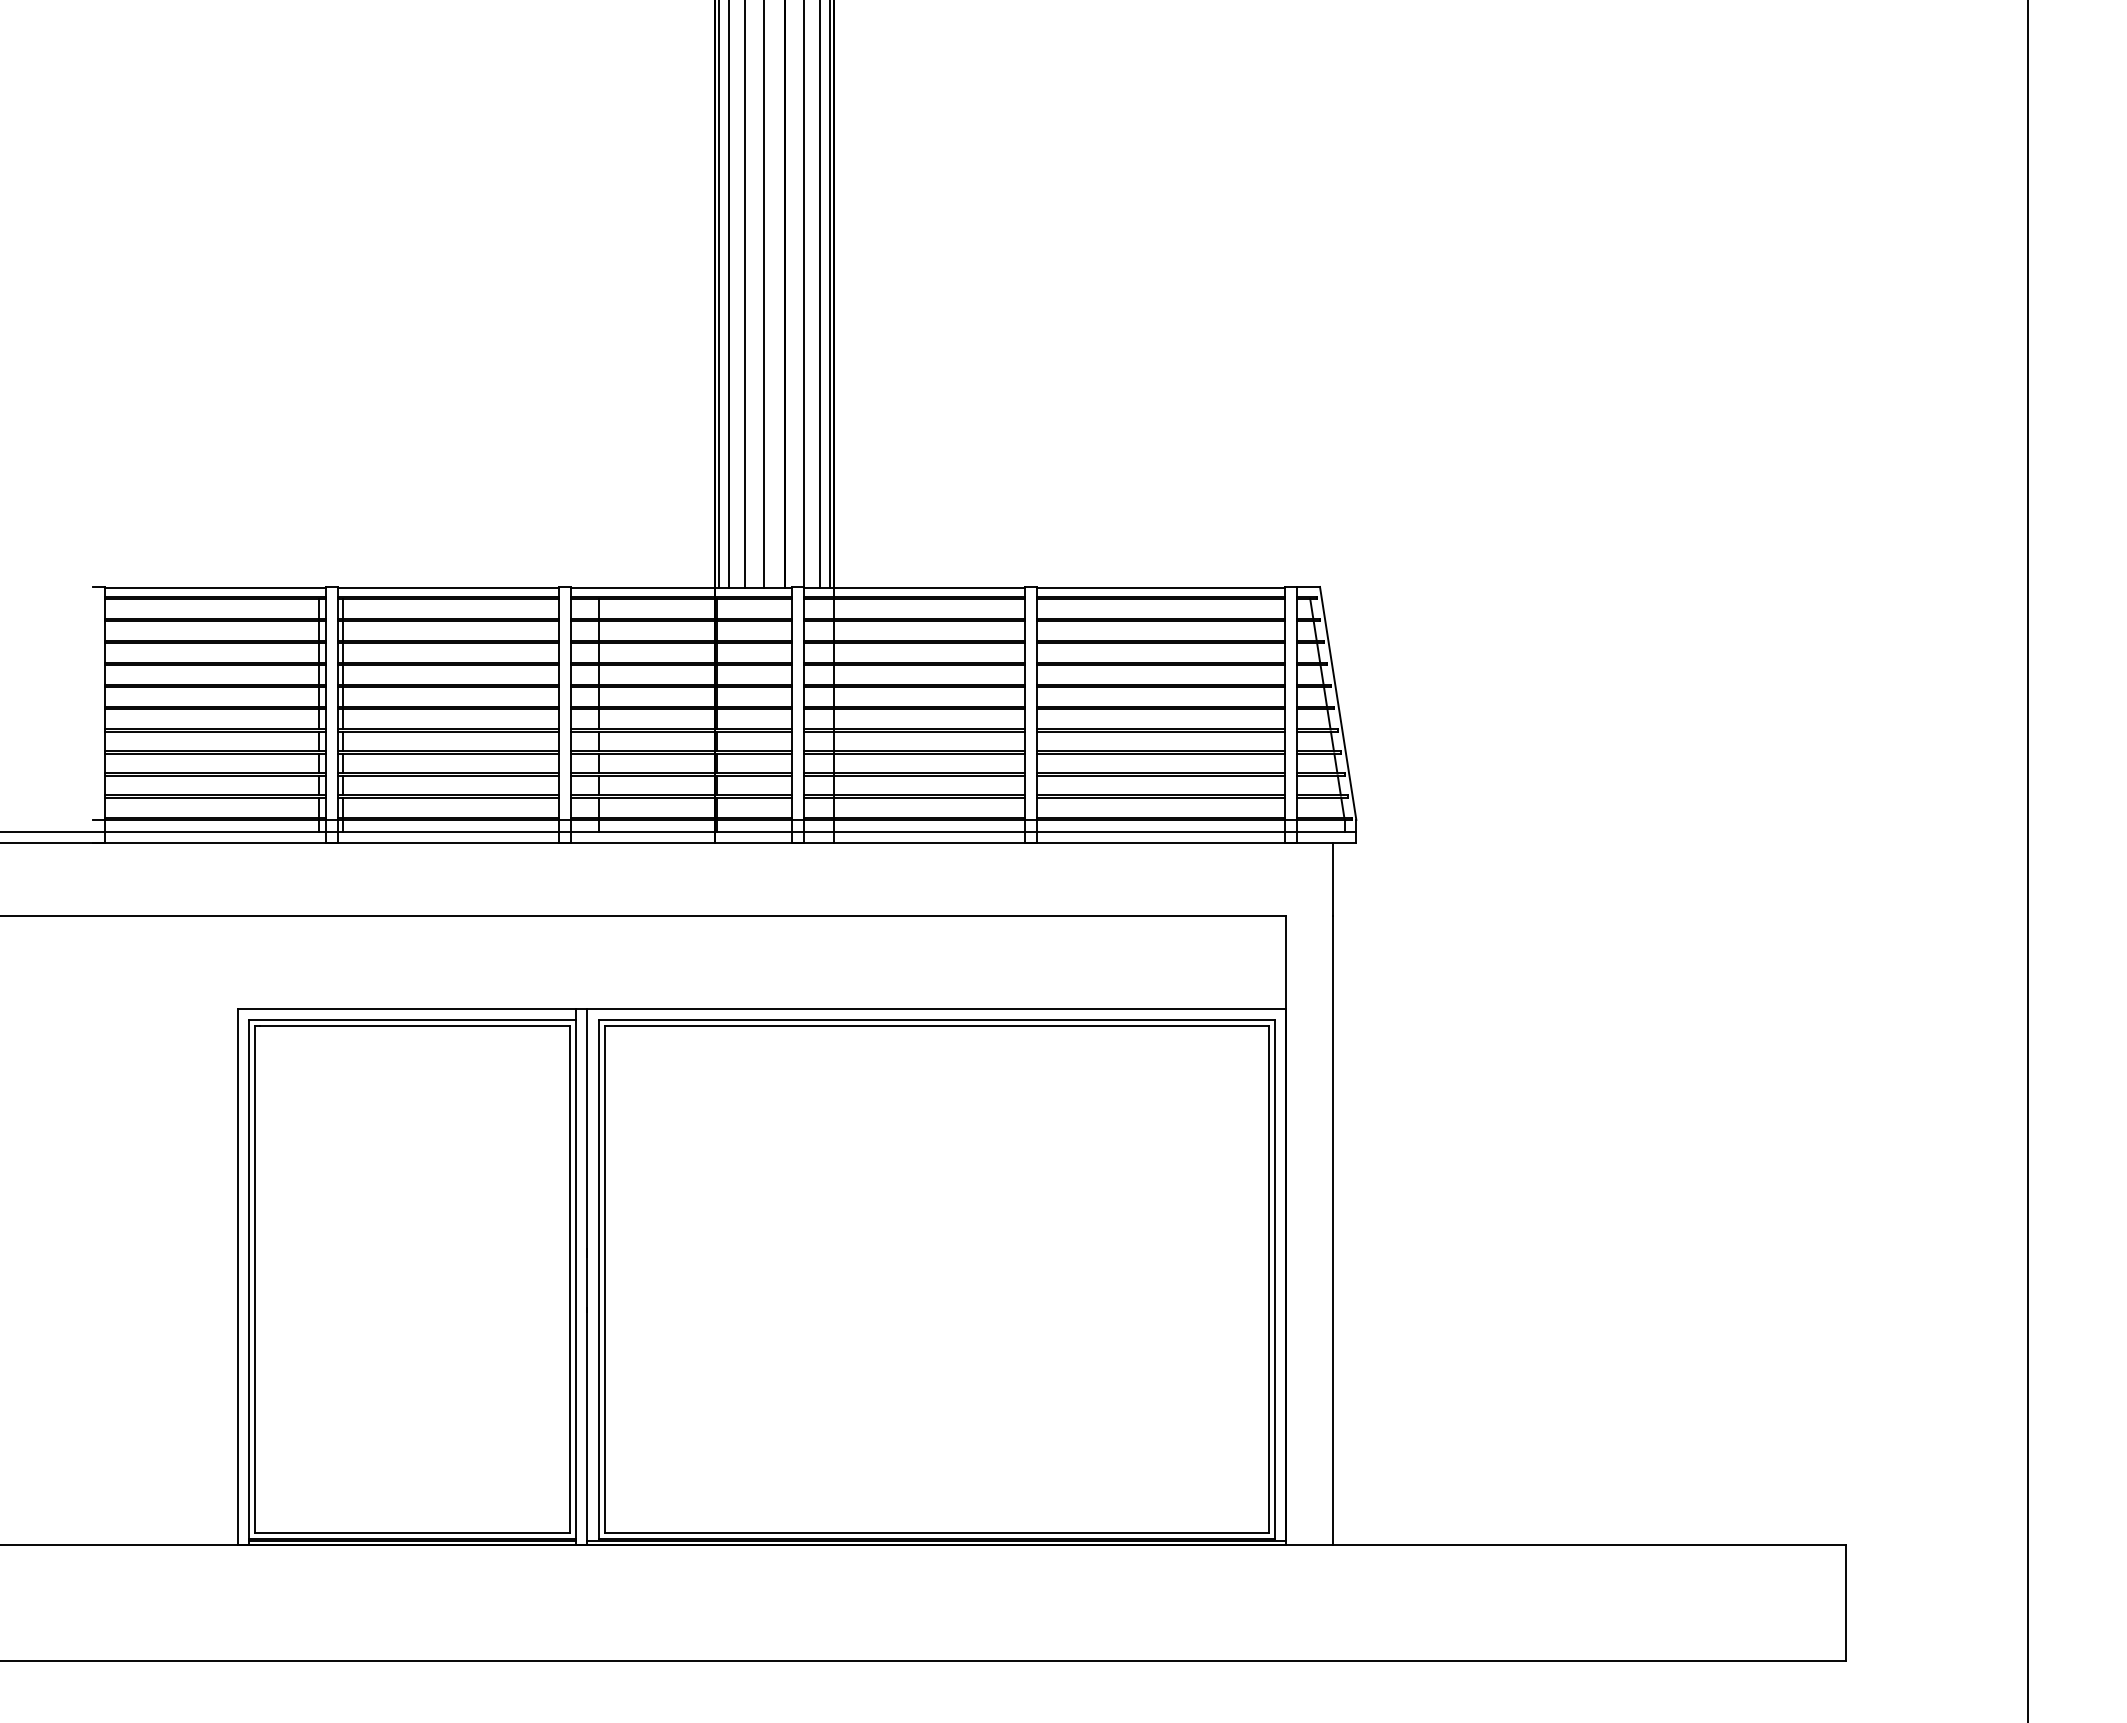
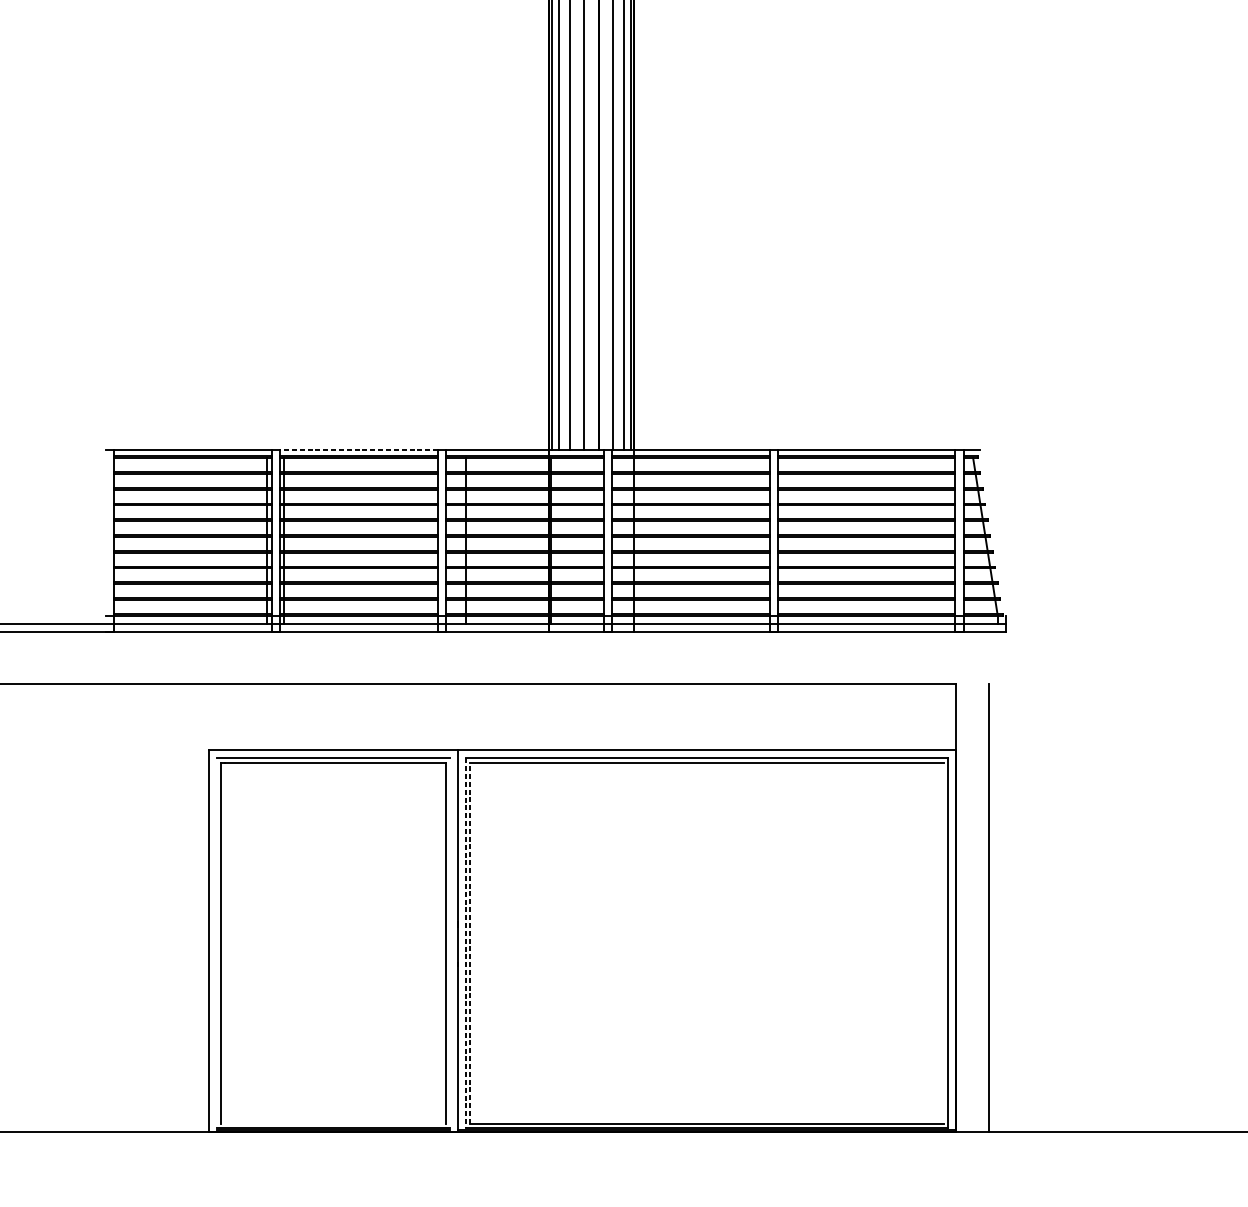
line: (448, 588) -> (359, 450), solid -> dashed
line: (1338, 702) -> (993, 531), removed
line: (1333, 879) -> (989, 658), removed
line: (575, 1276) -> (449, 940), removed
line: (604, 1279) -> (470, 943), solid -> dashed
line: (1268, 1279) -> (943, 943), removed
line: (598, 1280) -> (465, 943), solid -> dashed
line: (249, 1282) -> (217, 945), removed
line: (412, 1533) -> (333, 1124), removed

